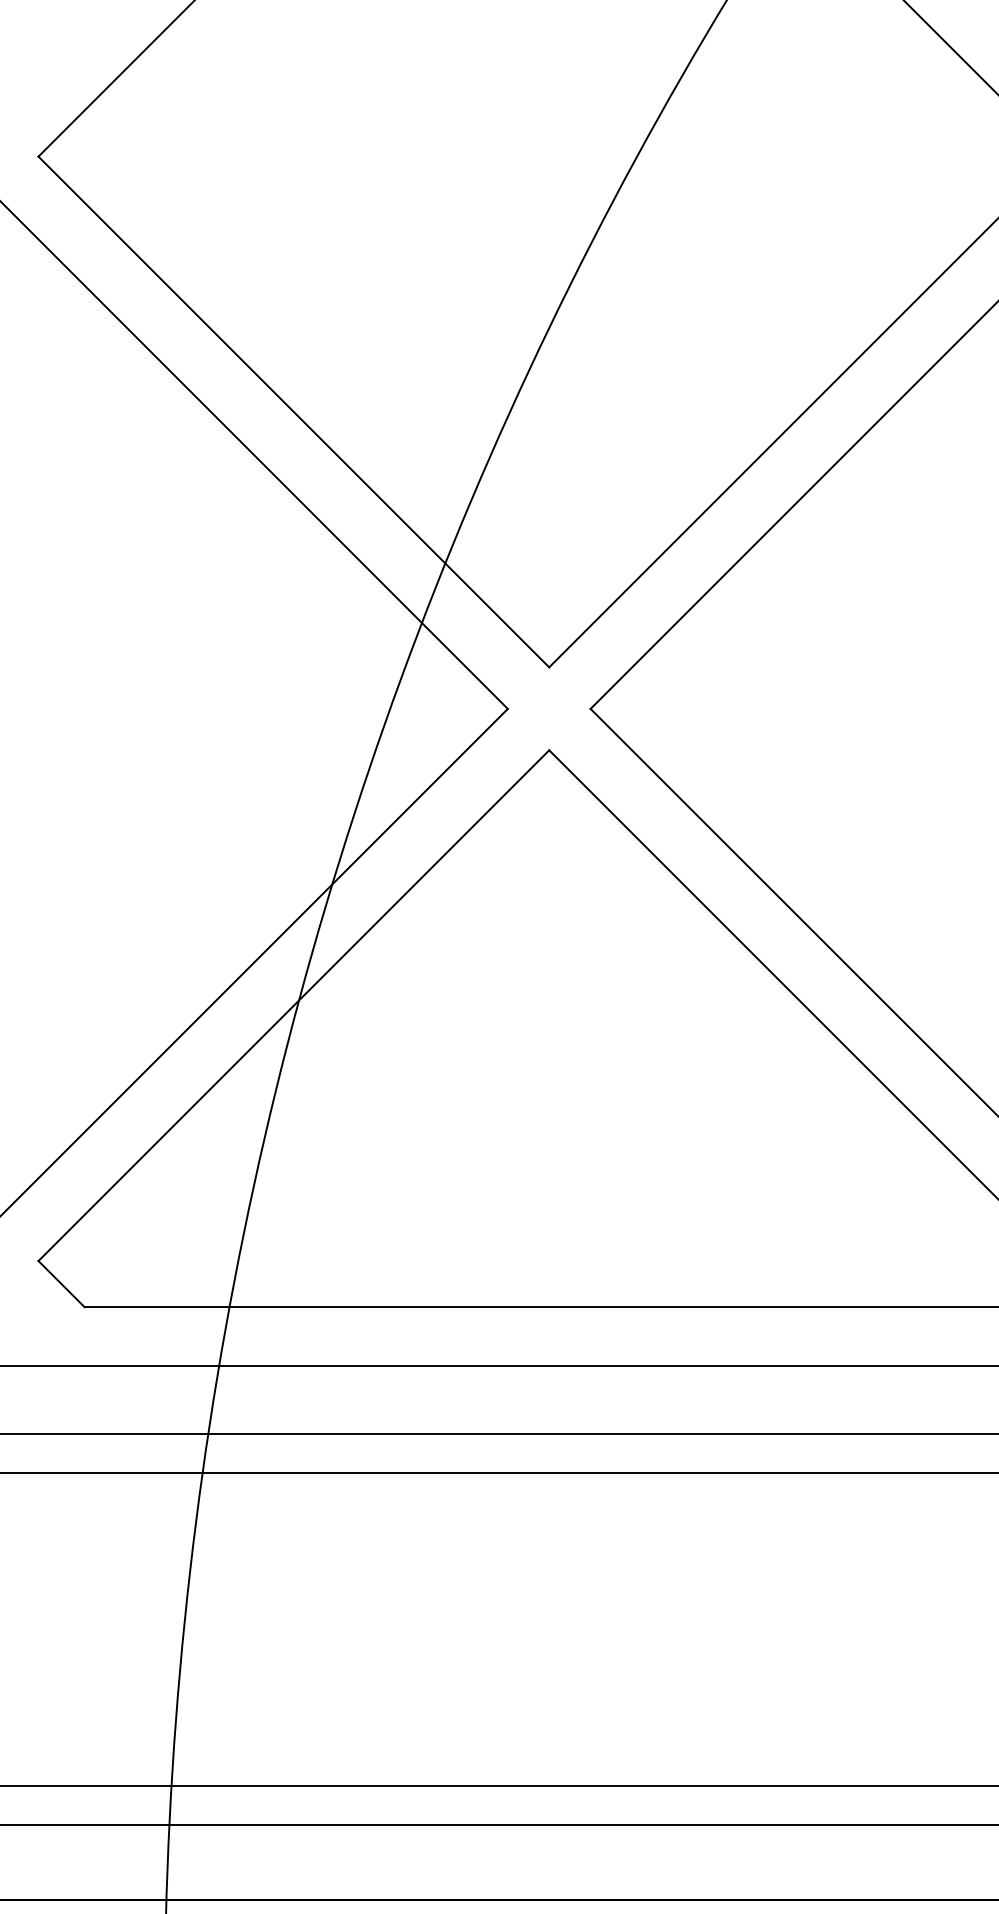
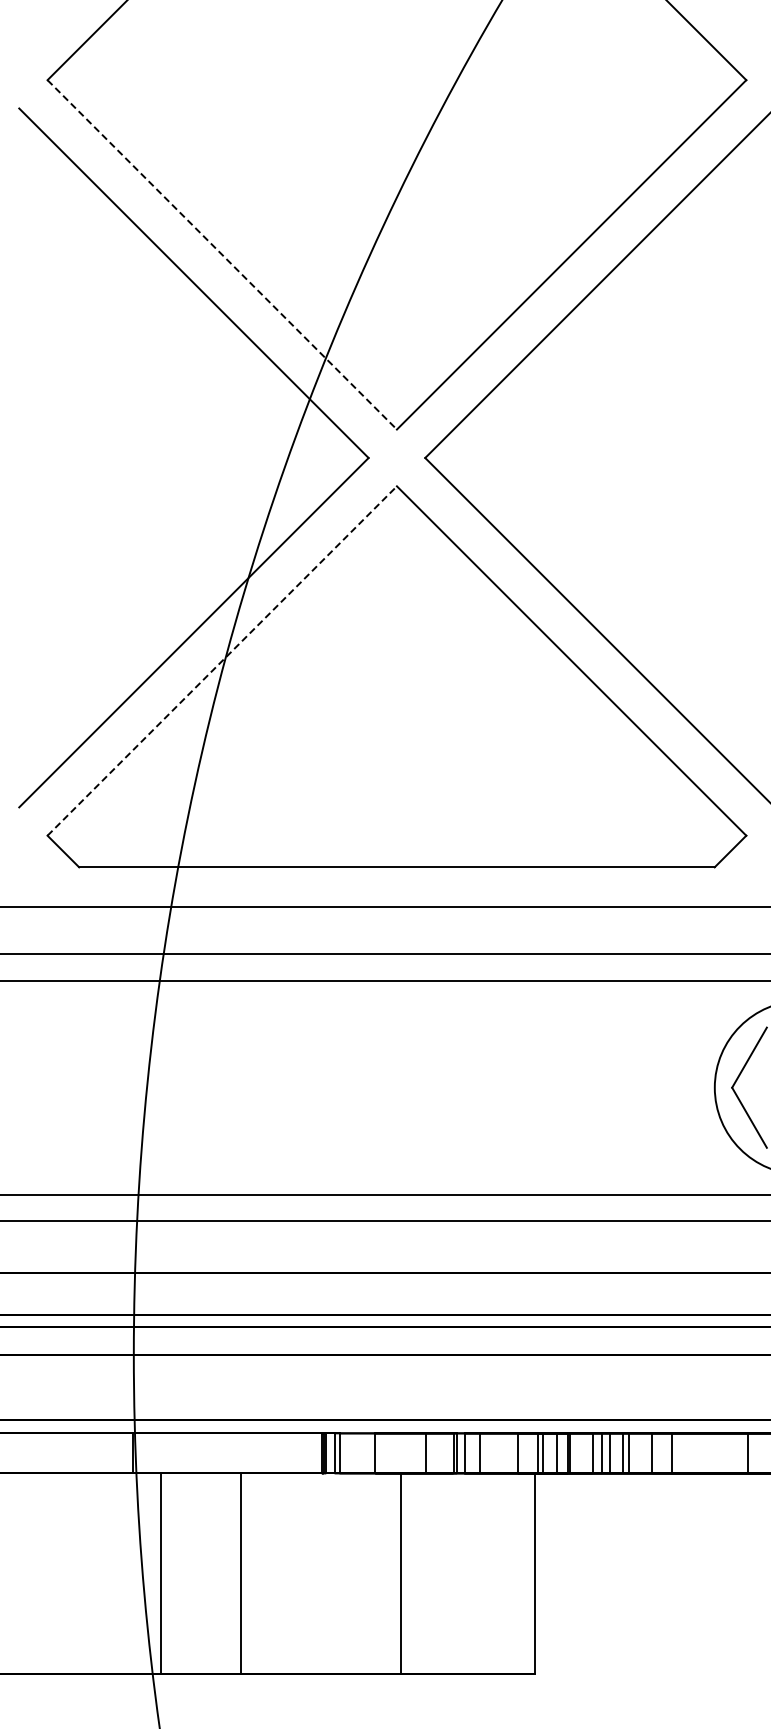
line: (294, 412) -> (222, 255), solid -> dashed
line: (294, 1004) -> (222, 660), solid -> dashed

